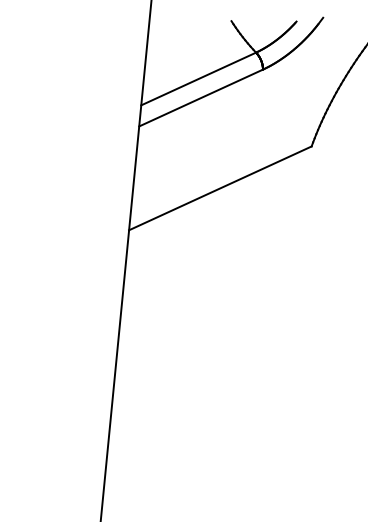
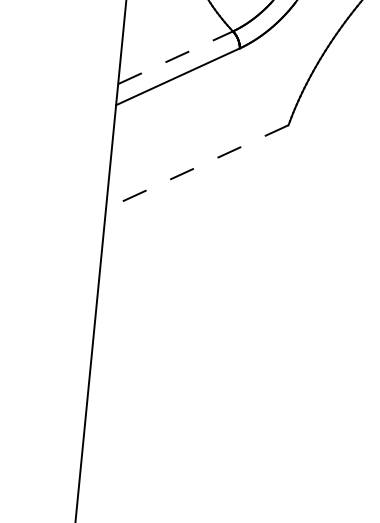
line: (199, 78) -> (176, 57), solid -> dashed
line: (219, 188) -> (196, 167), solid -> dashed

